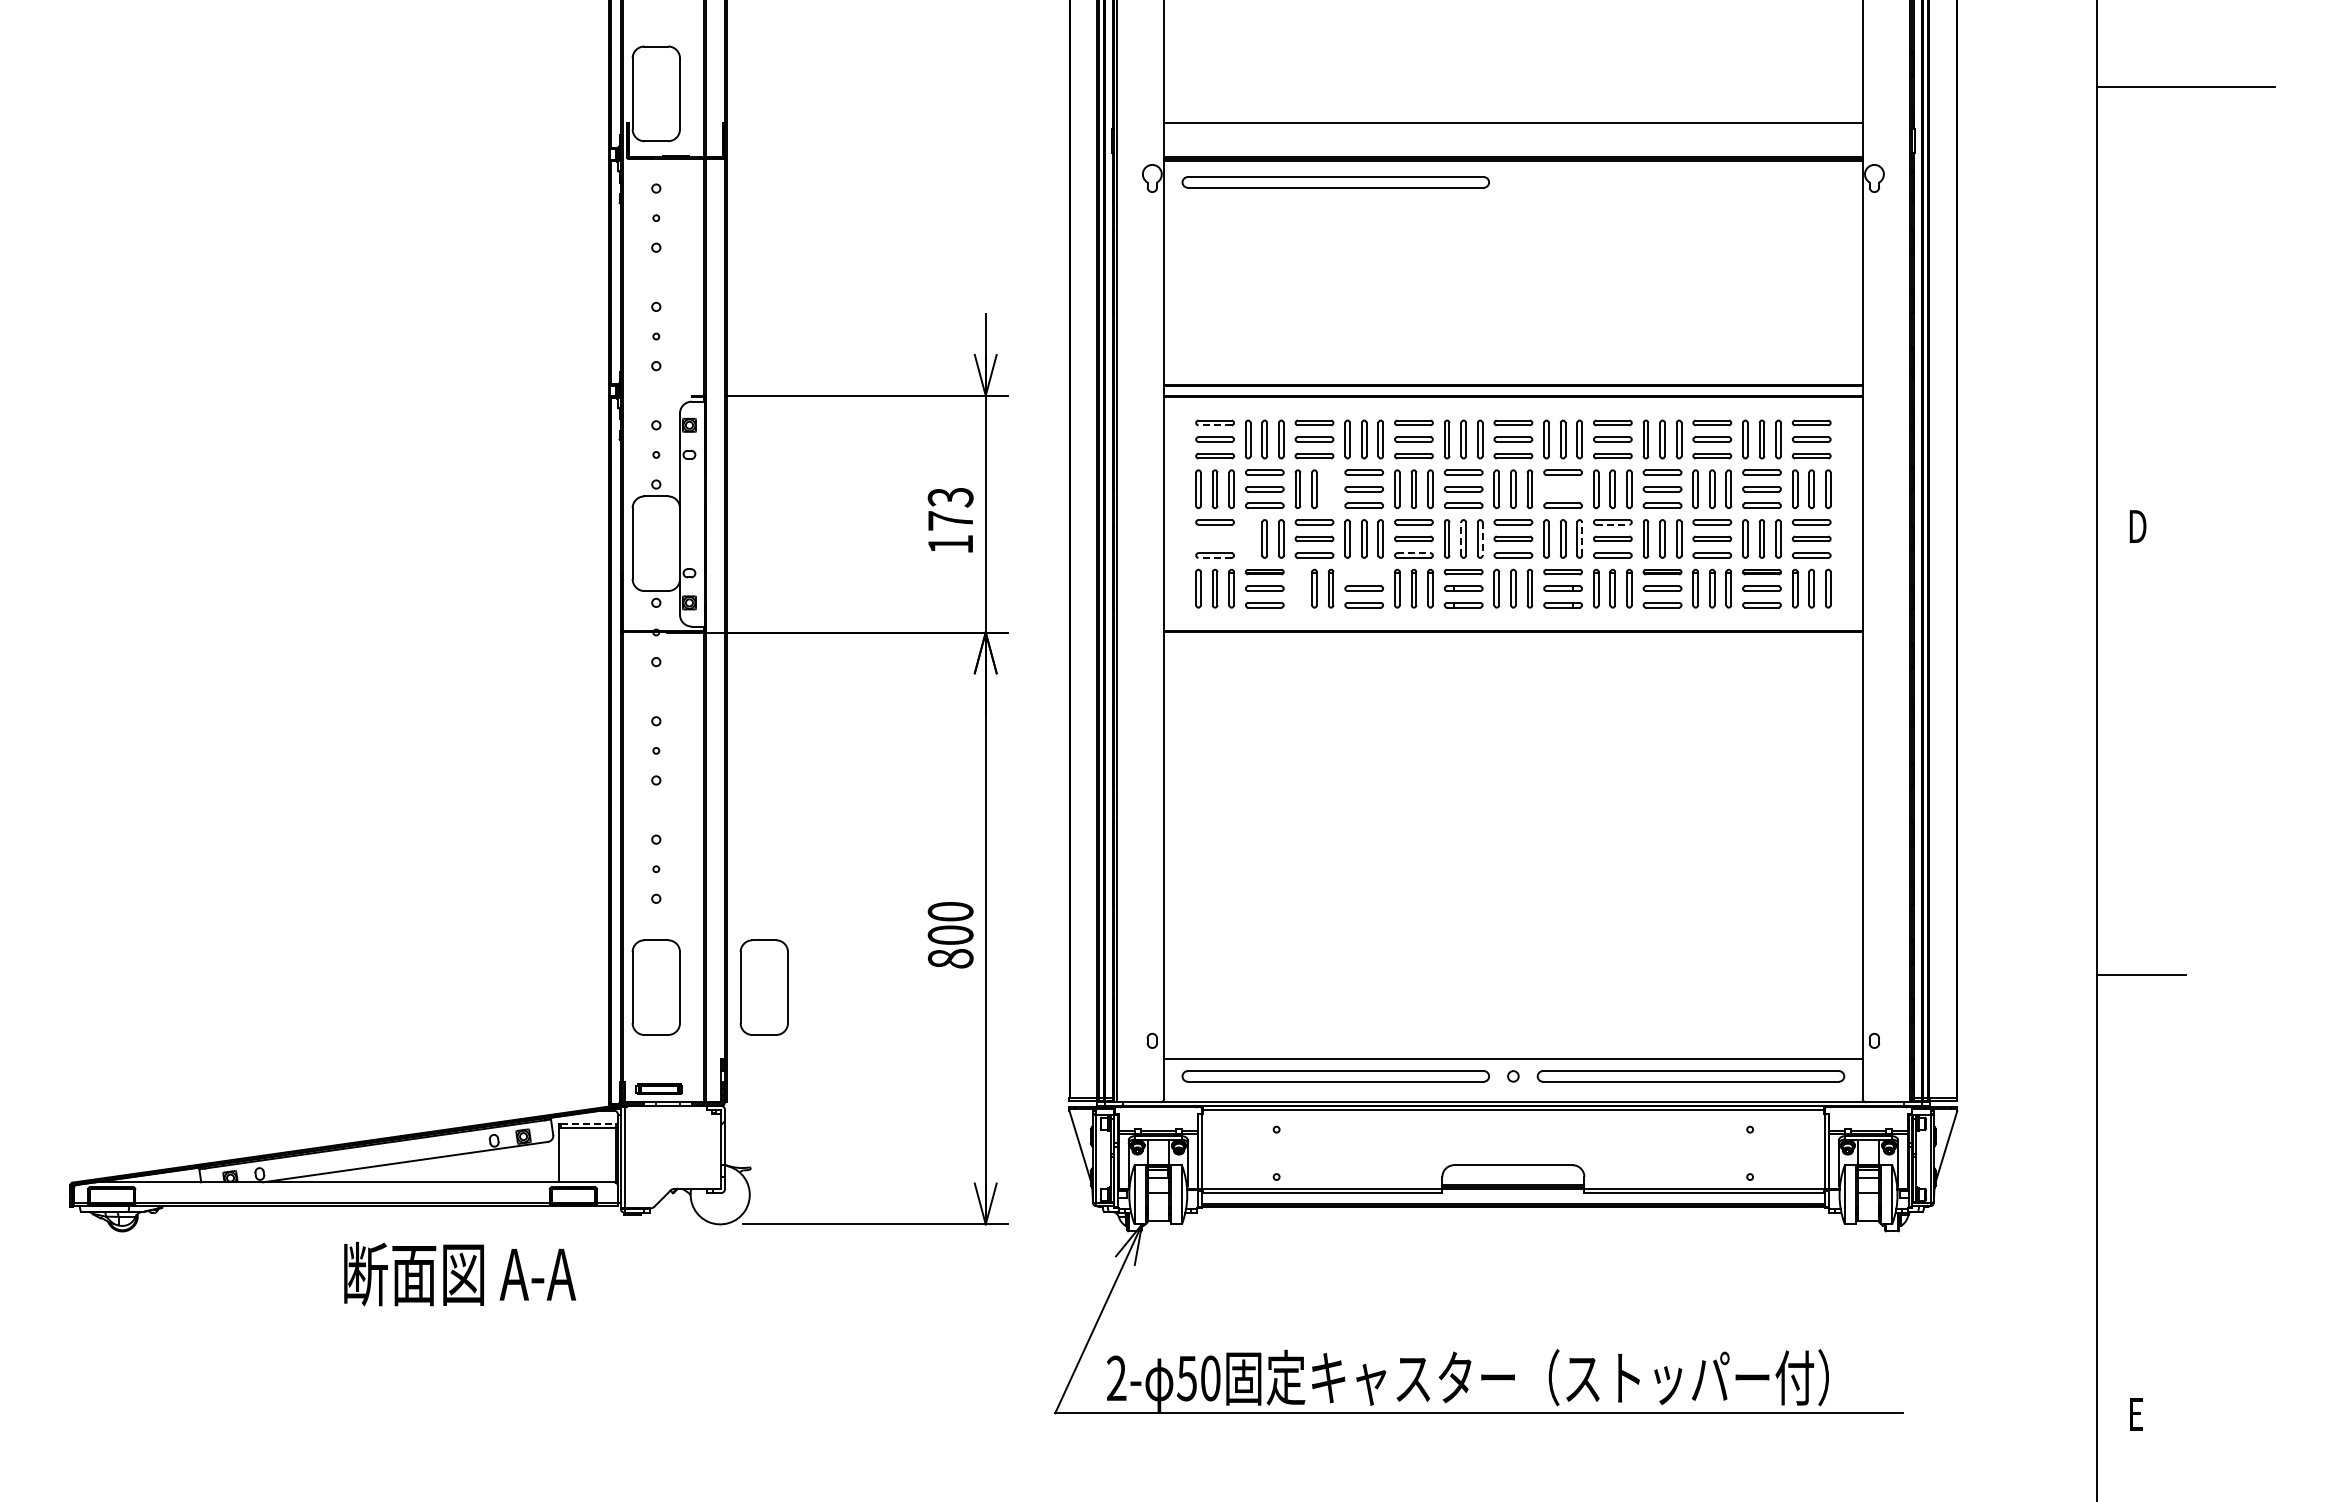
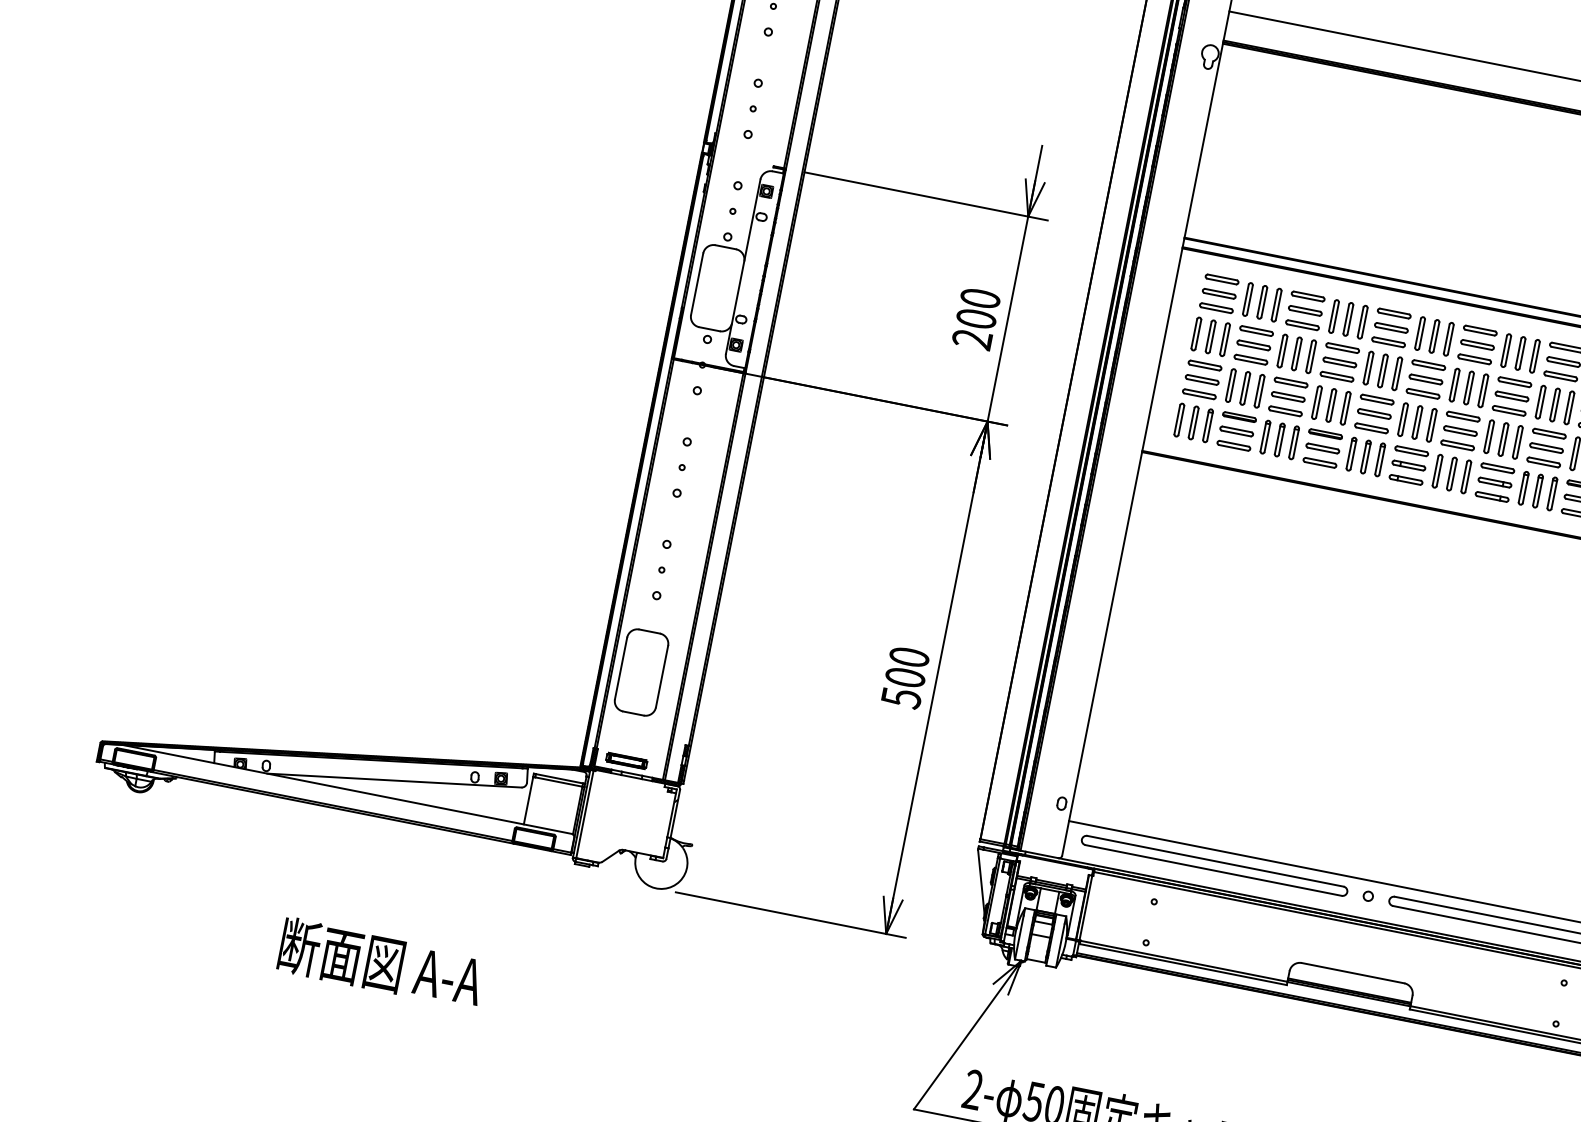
part: (1335, 182) -> (1367, 91), removed
line: (1215, 425) -> (1222, 281), dashed -> solid
part: (1330, 488) -> (1310, 356), added
part: (1562, 489) -> (1511, 396), added
text: (950, 520) -> (976, 318), 173 -> 200
line: (1612, 524) -> (1548, 435), dashed -> solid
part: (1214, 538) -> (1201, 379), added
part: (1248, 538) -> (1231, 385), added
line: (1461, 538) -> (1415, 421), dashed -> solid
line: (1482, 538) -> (1433, 425), dashed -> solid
line: (1582, 538) -> (1520, 442), dashed -> solid
line: (1413, 553) -> (1371, 426), dashed -> solid
line: (1215, 557) -> (1199, 396), dashed -> solid
part: (1363, 571) -> (1325, 433), added
part: (1297, 588) -> (1265, 436), added
text: (950, 959) -> (901, 698), 800 -> 500
part: (763, 987) -> (734, 690), removed
line: (588, 1123) -> (559, 778), dashed -> solid
text: (460, 1273) -> (381, 962), moved

